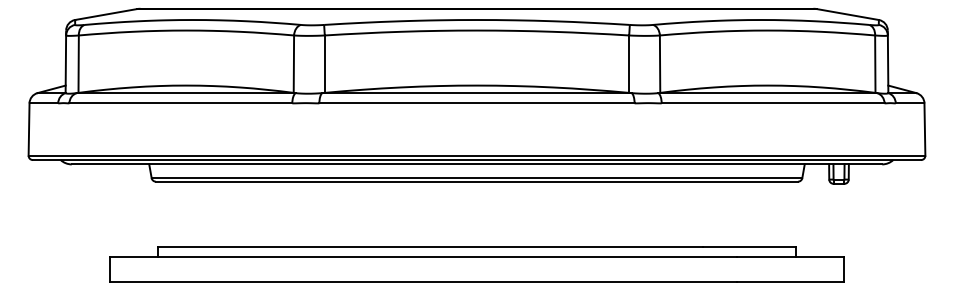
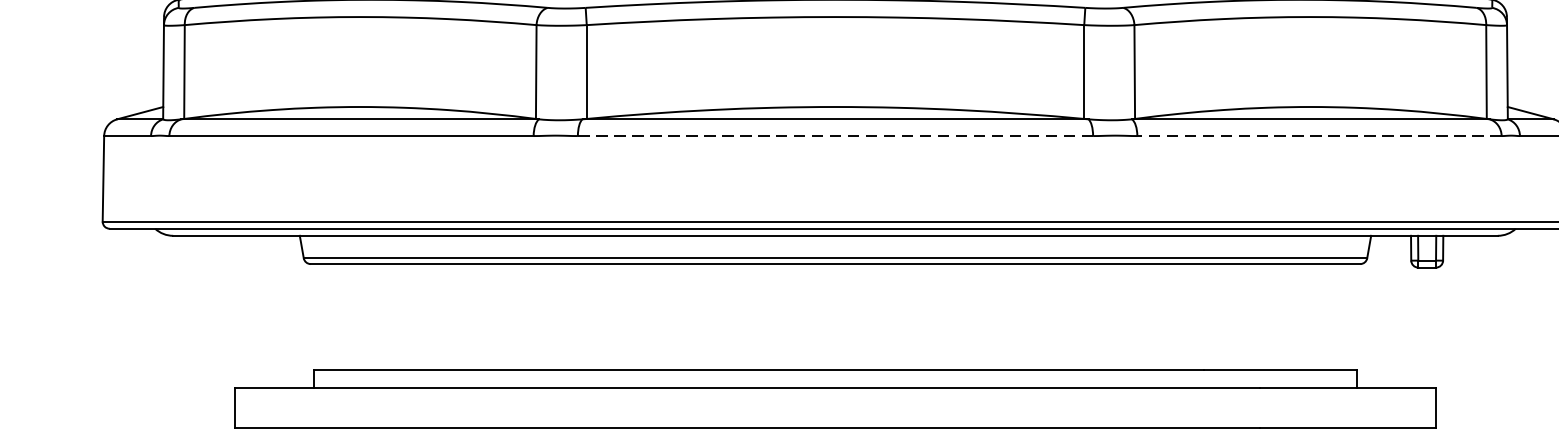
line: (477, 103) -> (836, 136), solid -> dashed
line: (772, 103) -> (1318, 136), solid -> dashed

